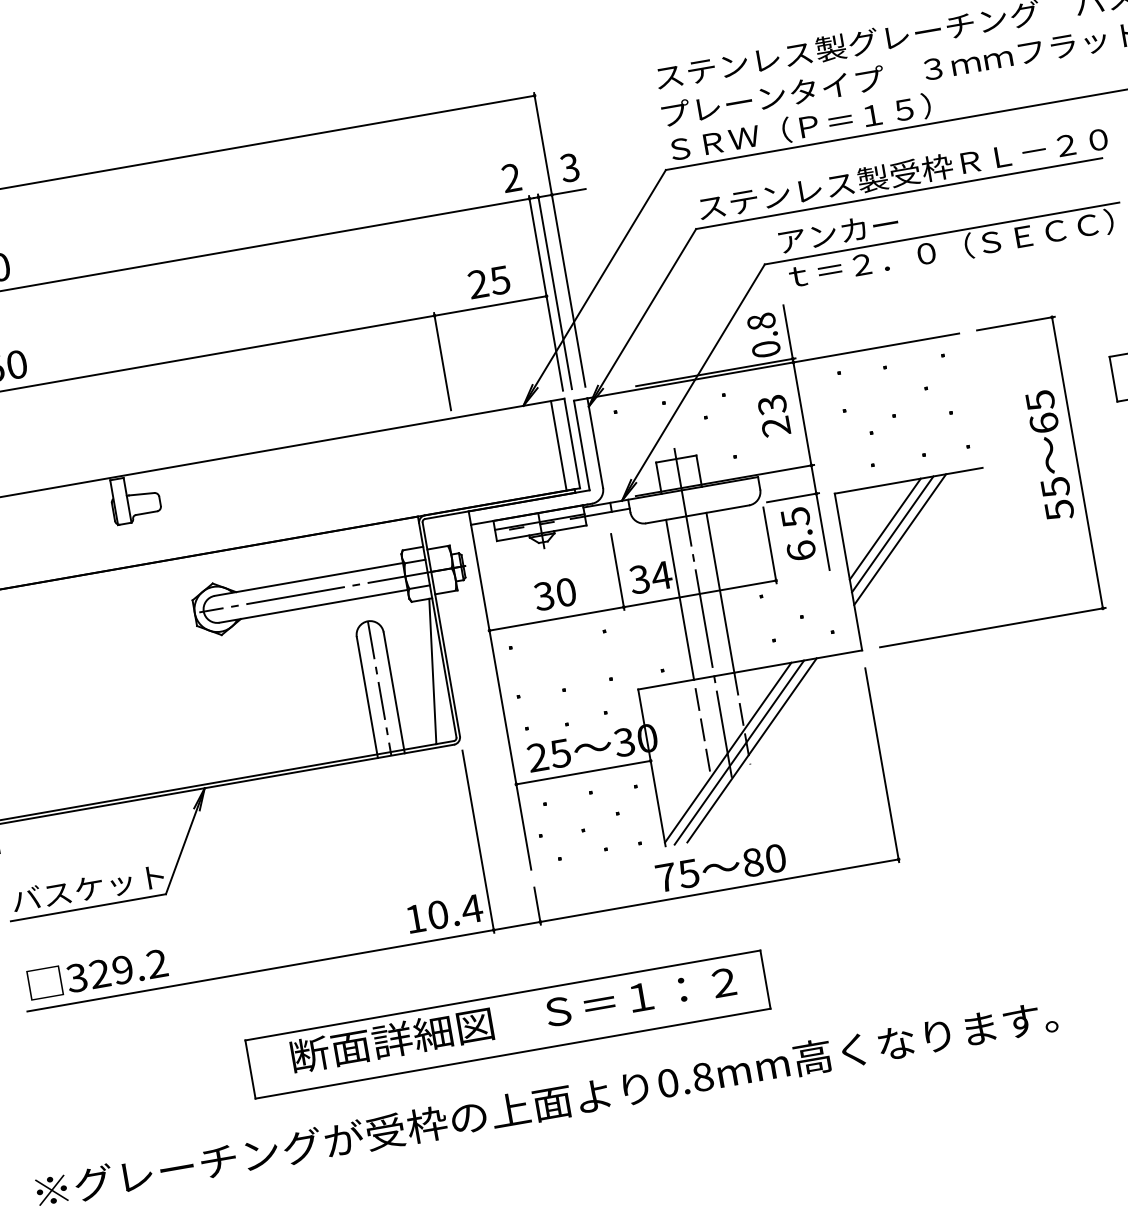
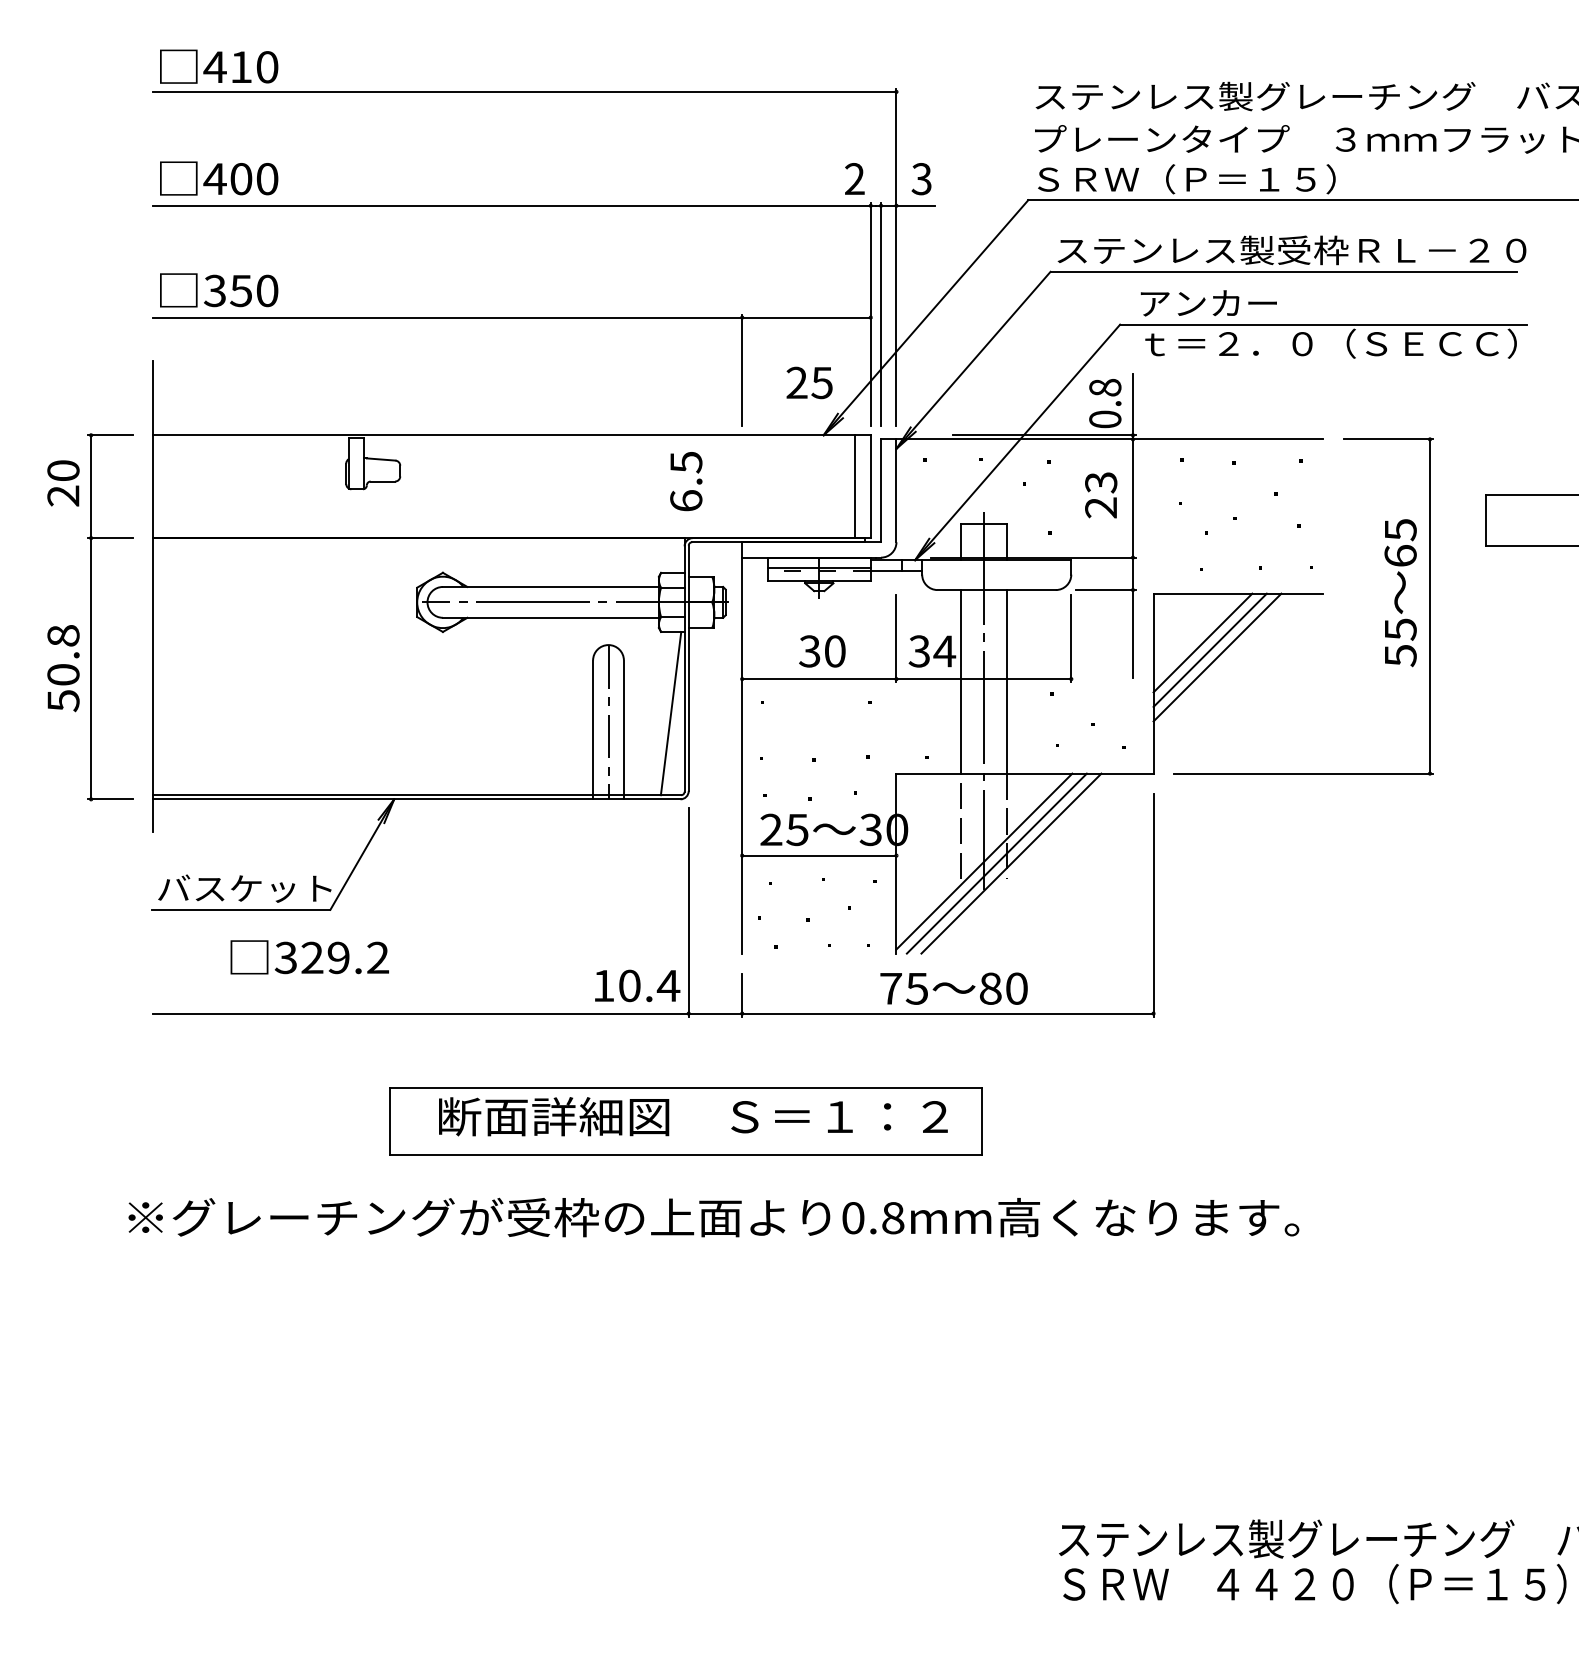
text: (489, 281) -> (809, 382), moved
text: (798, 533) -> (686, 481), moved
text: (97, 974) -> (309, 957), moved

